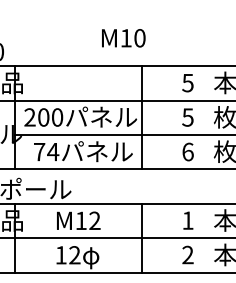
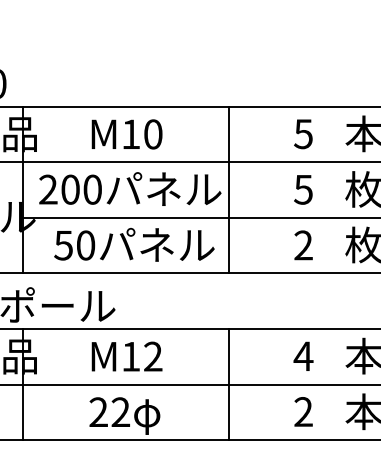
text: (123, 38) -> (126, 134), moved
text: (46, 151) -> (74, 244), 74 -> 50
text: (187, 151) -> (302, 244), 6 -> 2
text: (187, 220) -> (302, 356), 1 -> 4
text: (60, 255) -> (97, 412), 12 -> 22

